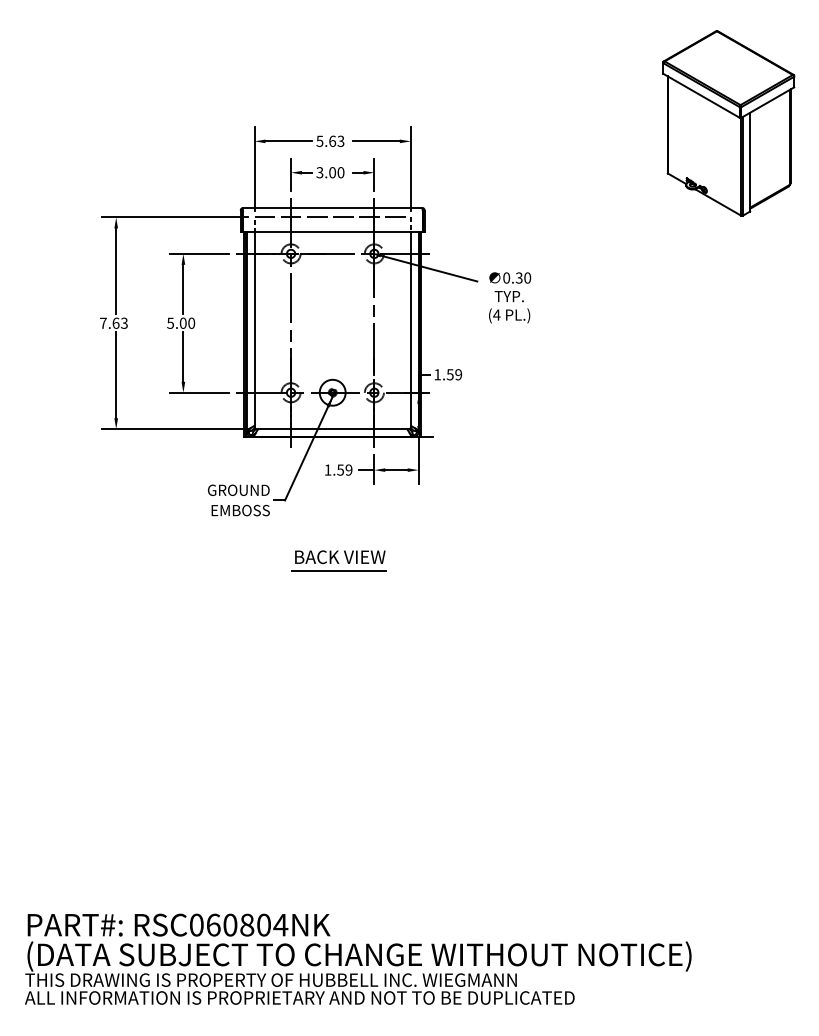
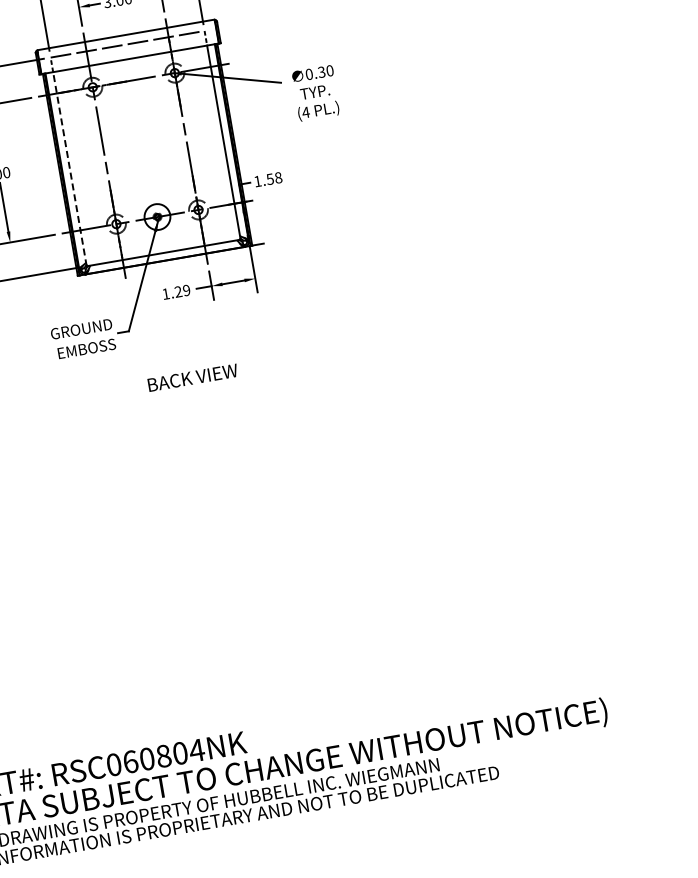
line: (254, 330) -> (69, 169), solid -> dashed
text: (458, 374) -> (278, 177), 1.59 -> 1.58
text: (340, 469) -> (178, 291), 1.59 -> 1.29
line: (338, 570) -> (193, 391), removed

